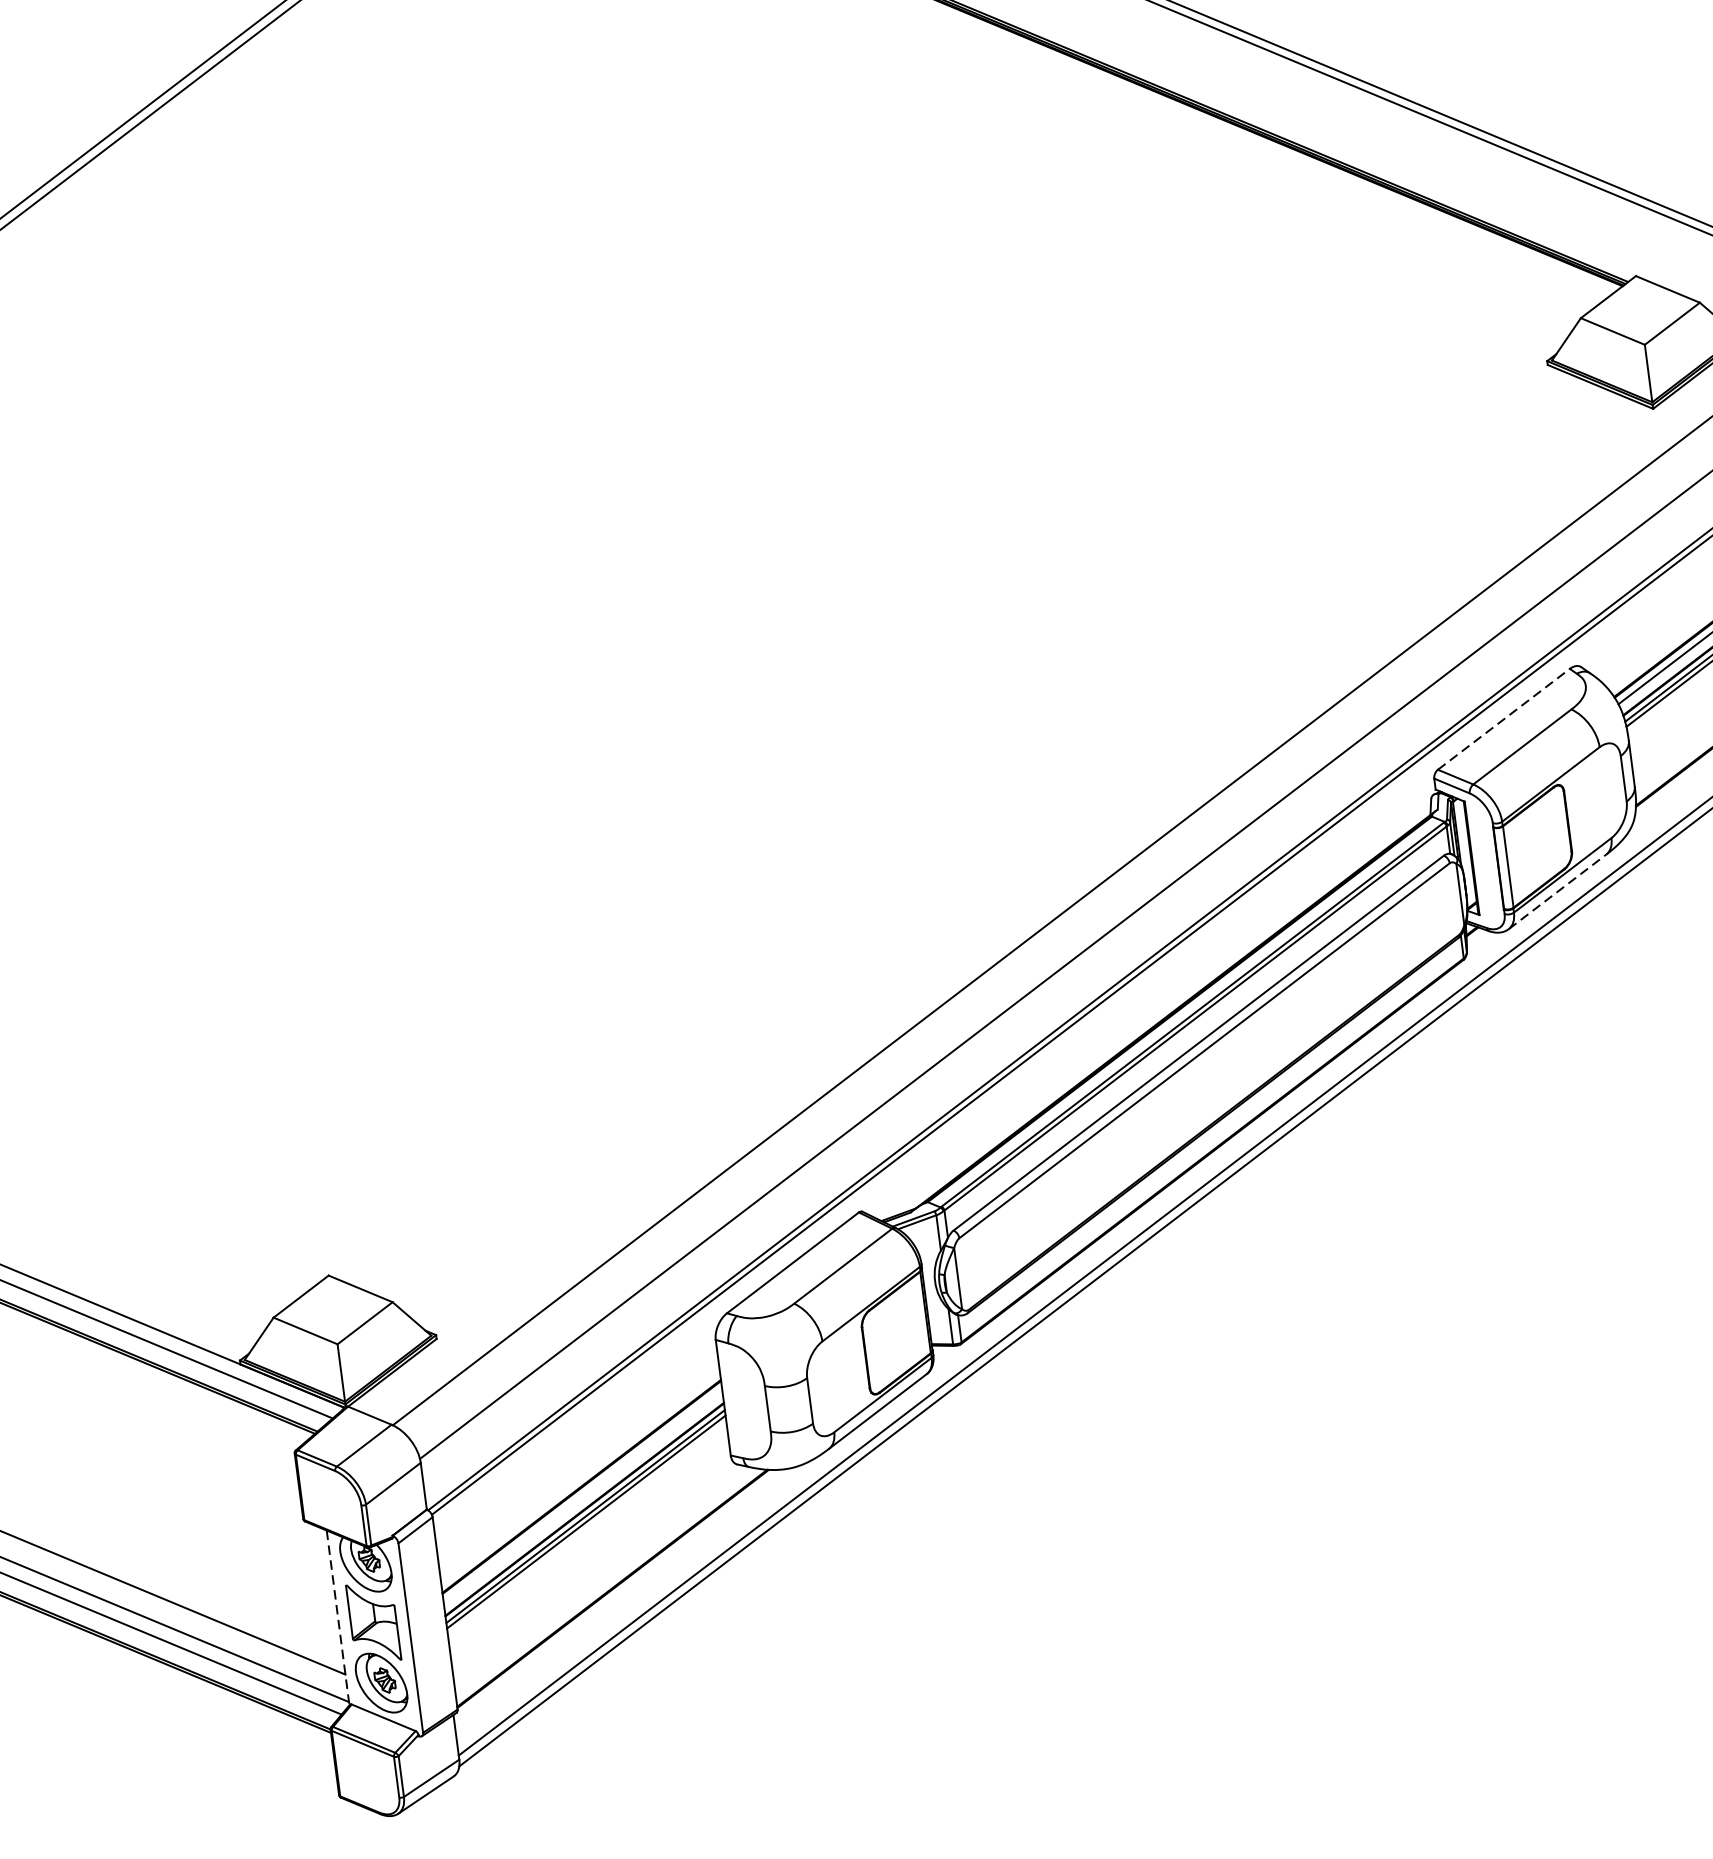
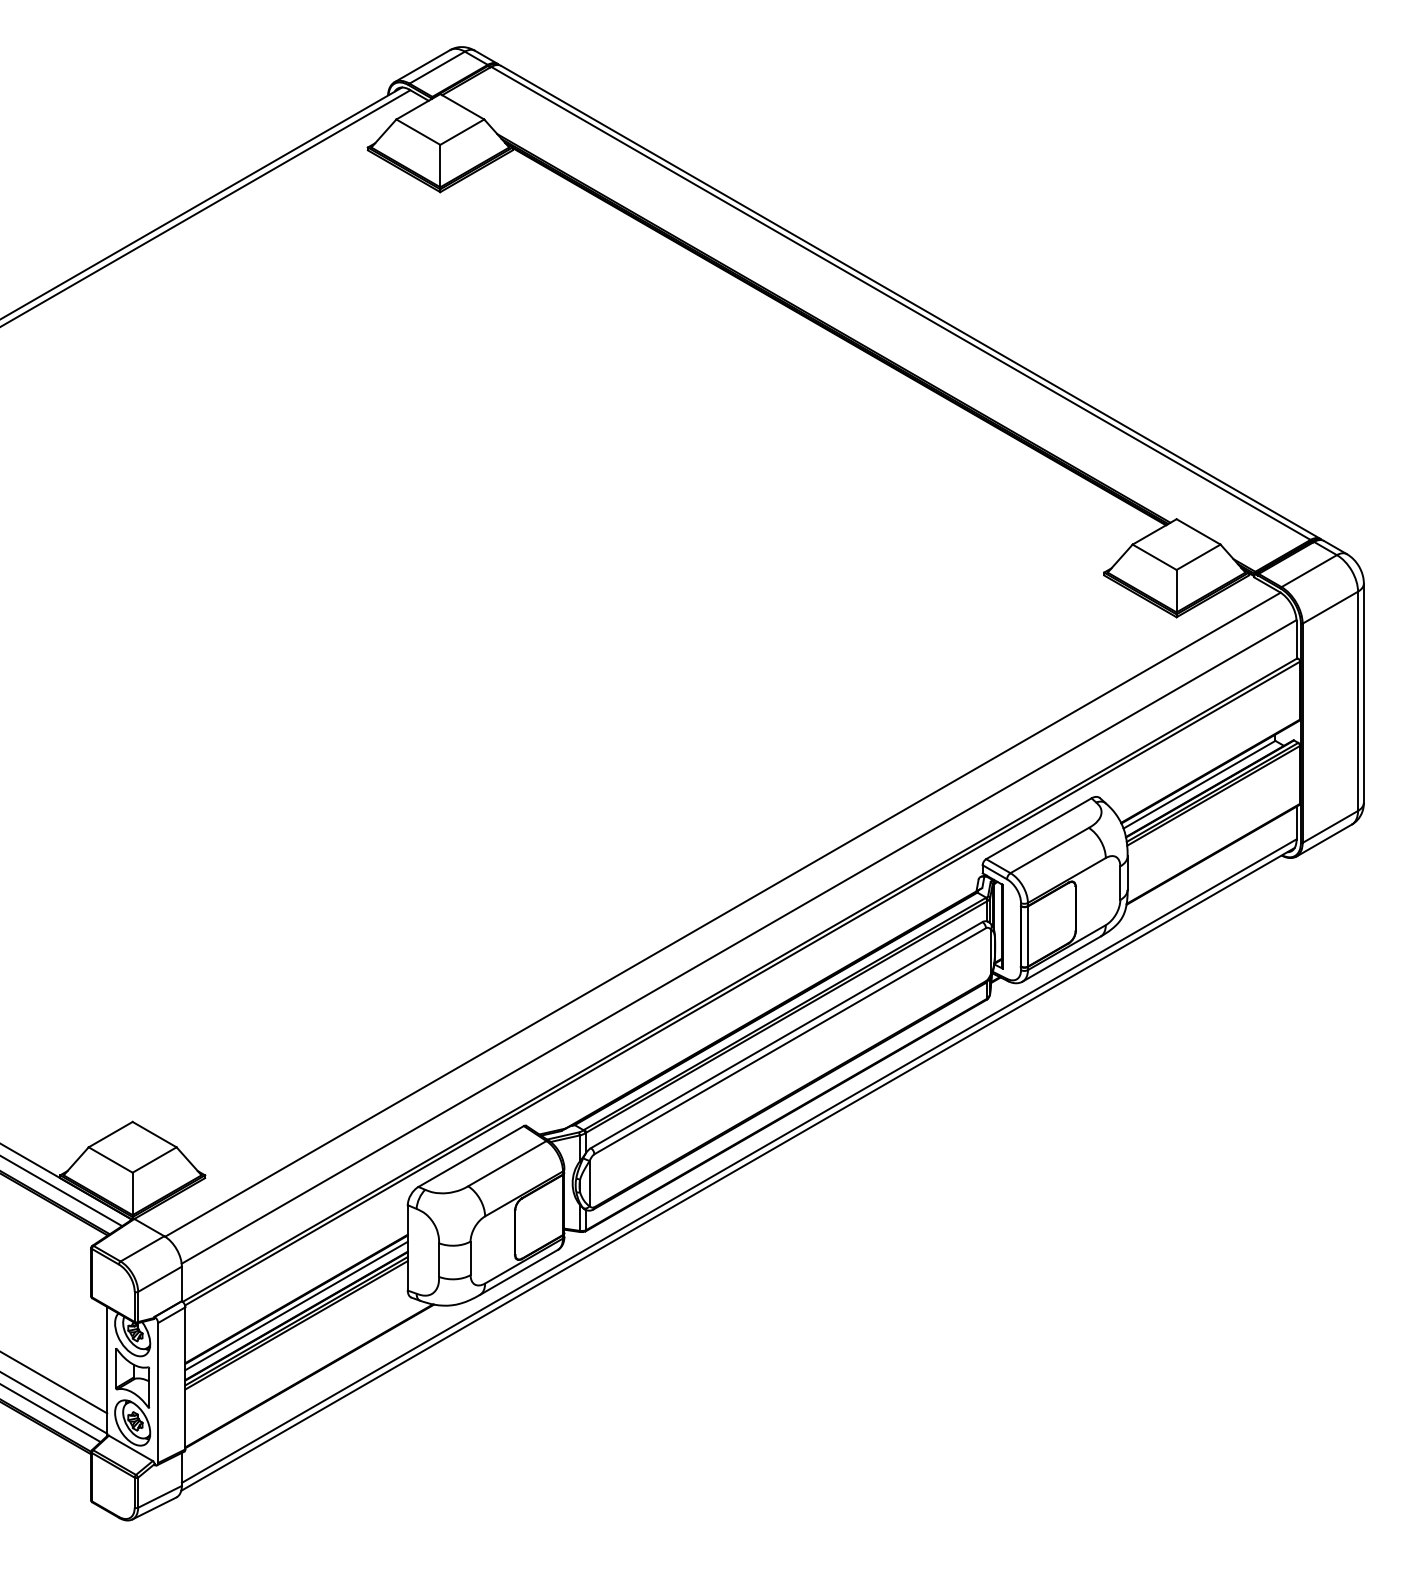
line: (1503, 719) -> (1038, 828), dashed -> solid
line: (1558, 890) -> (1062, 958), dashed -> solid
line: (582, 1495) -> (296, 1305), added
line: (338, 1617) -> (107, 1371), dashed -> solid

